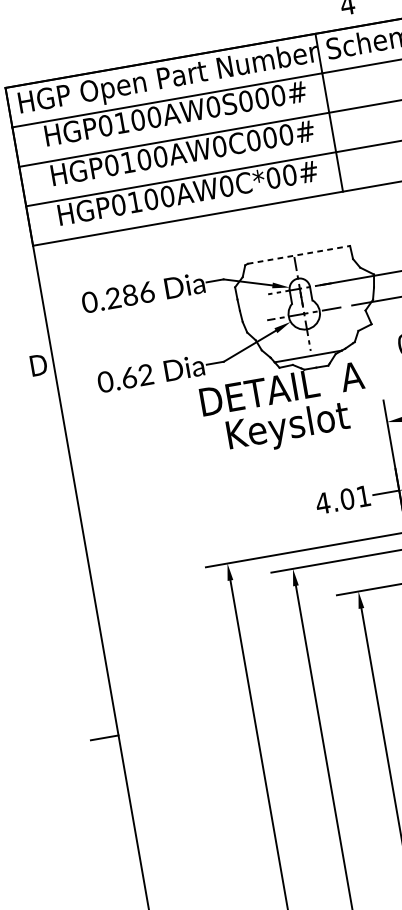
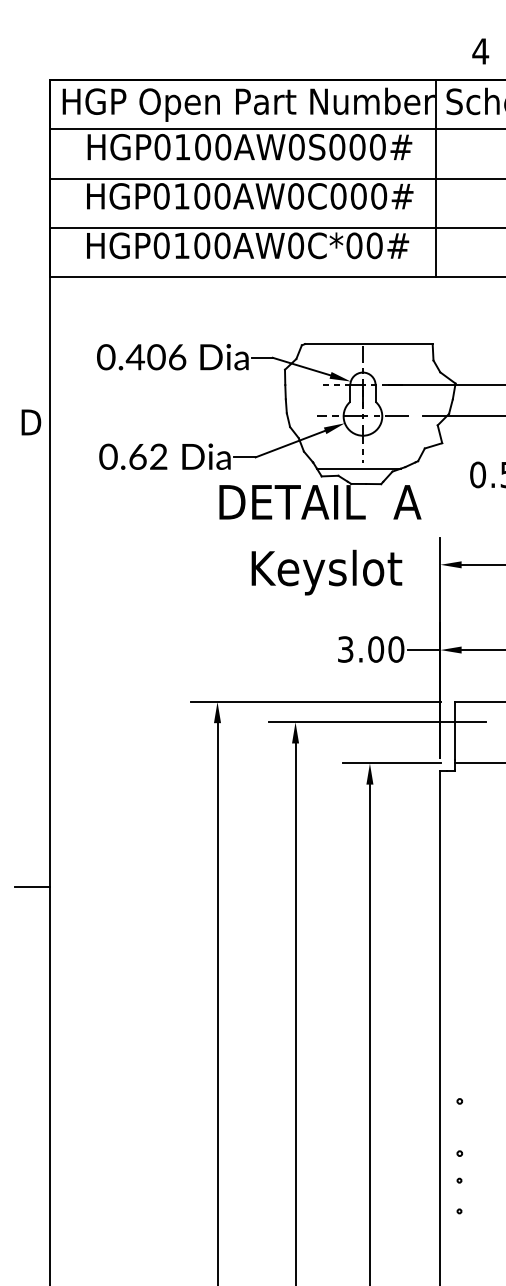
line: (298, 255) -> (368, 344), dashed -> solid
text: (121, 297) -> (145, 357), 0.286 -> 0.406
text: (288, 428) -> (326, 572), moved
text: (342, 499) -> (370, 649), 4.01 -> 3.00

